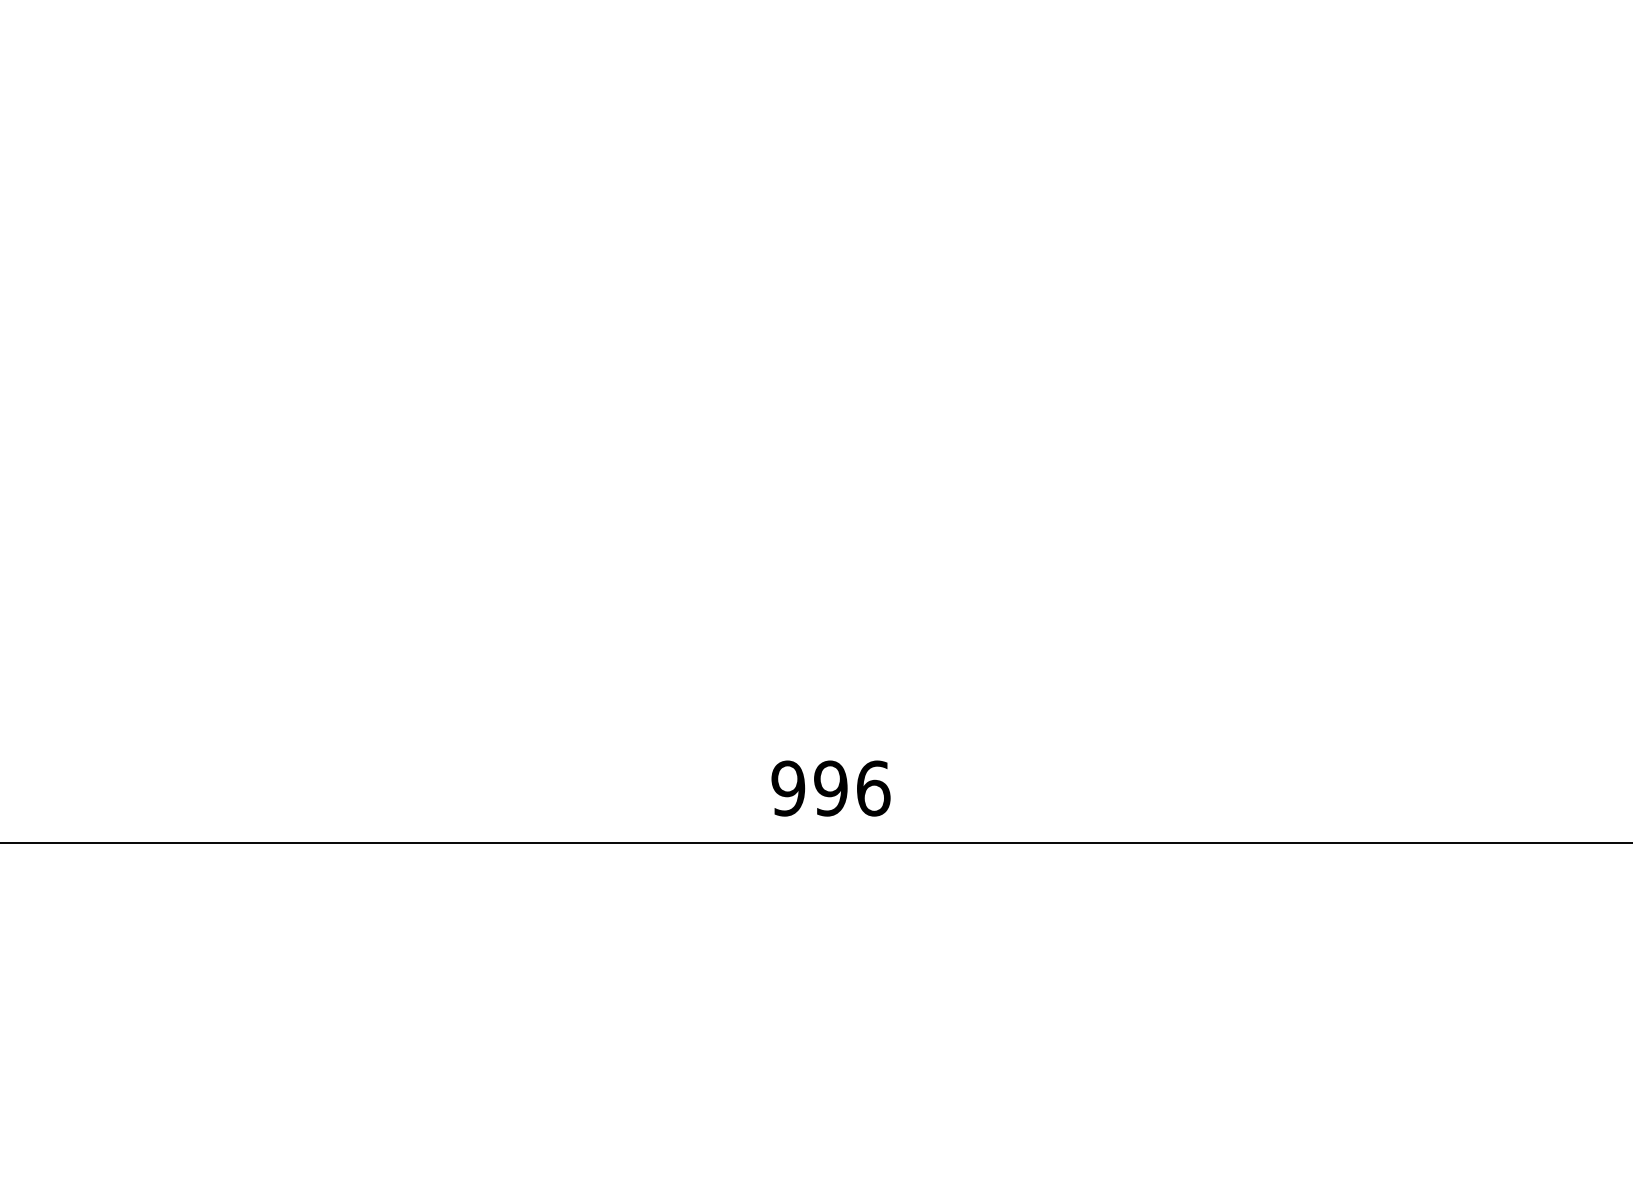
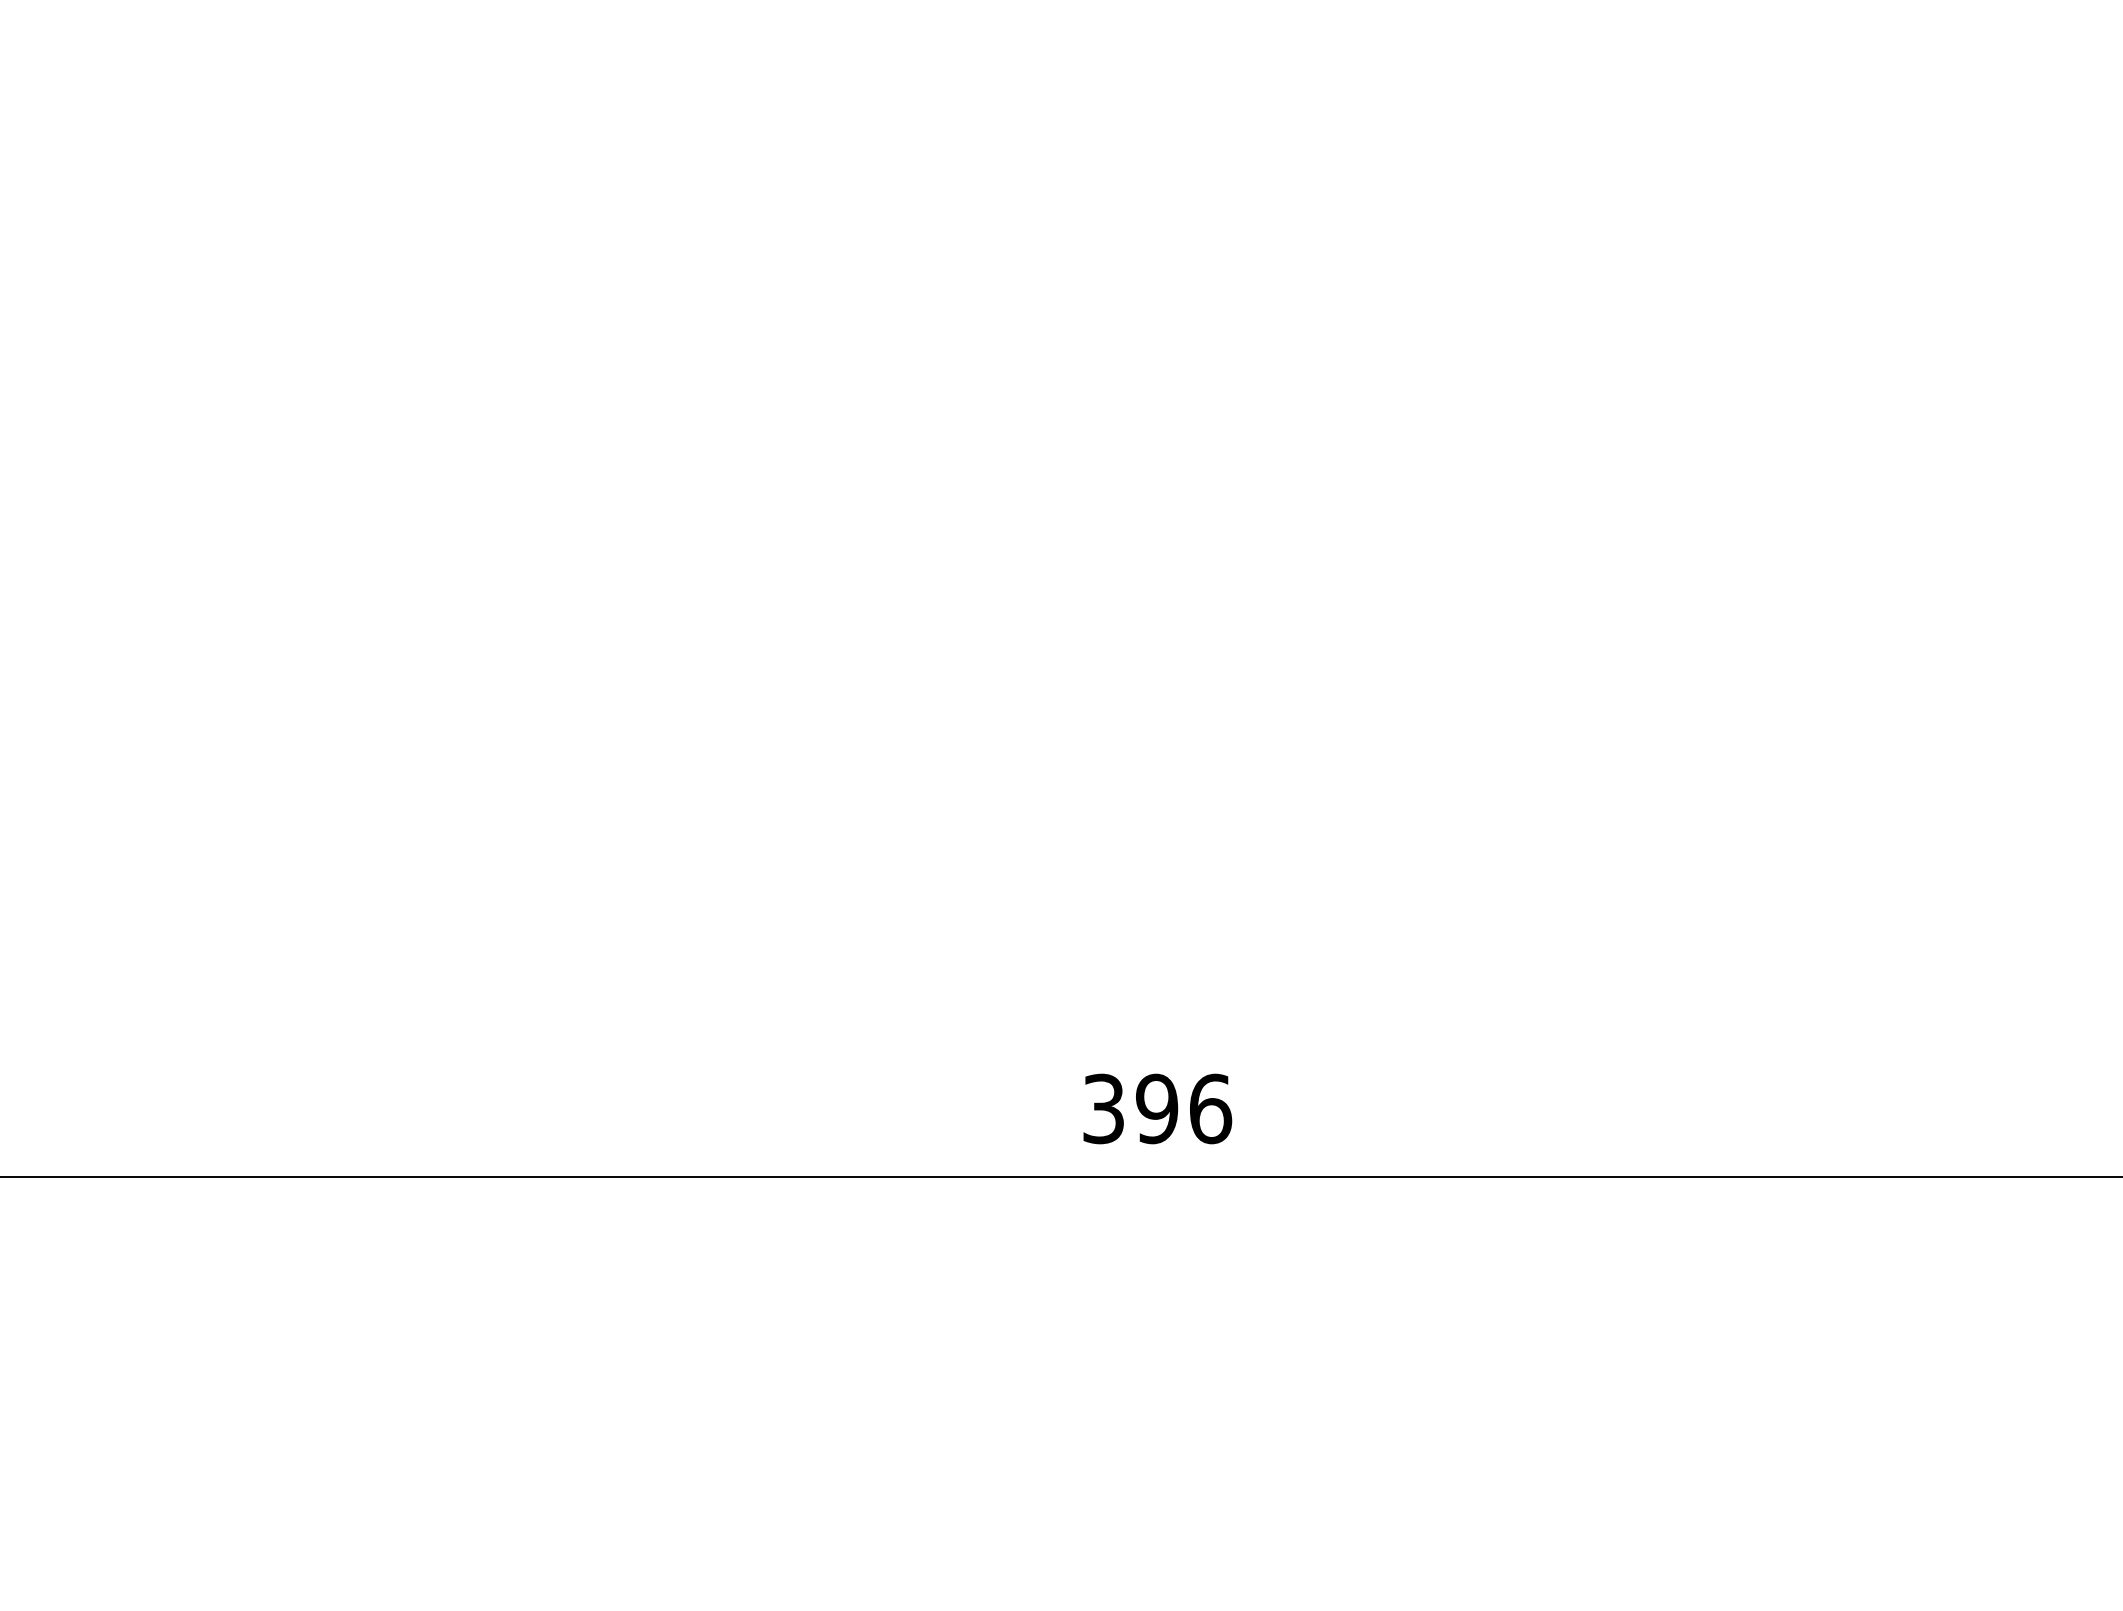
text: (788, 788) -> (1103, 1108), 996 -> 396

